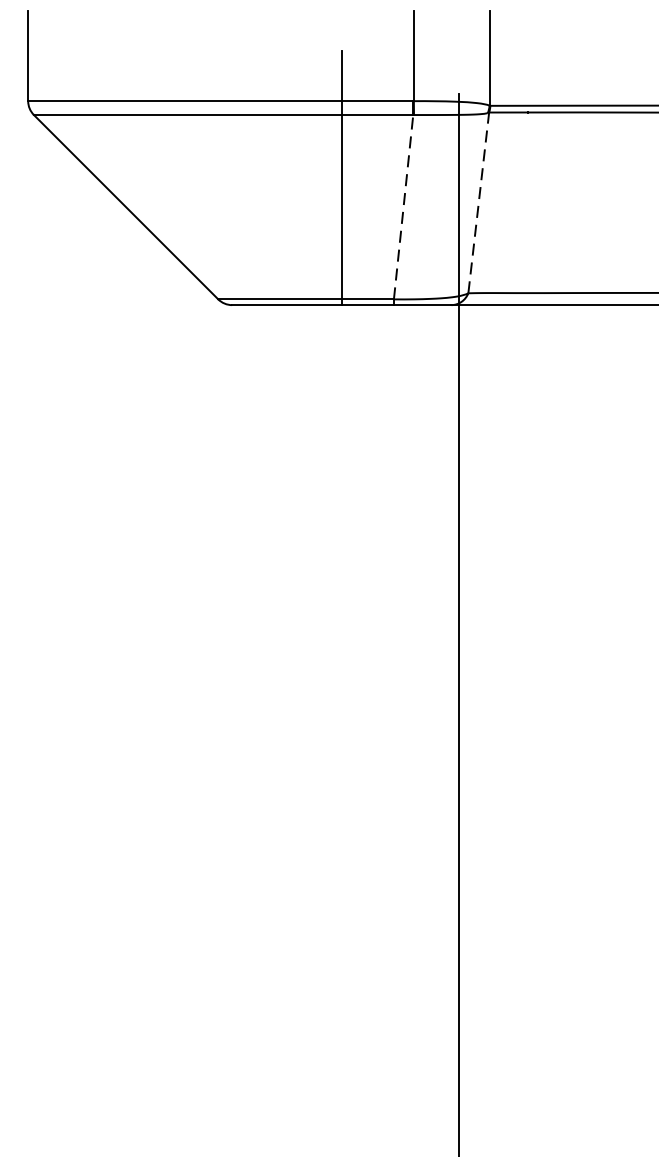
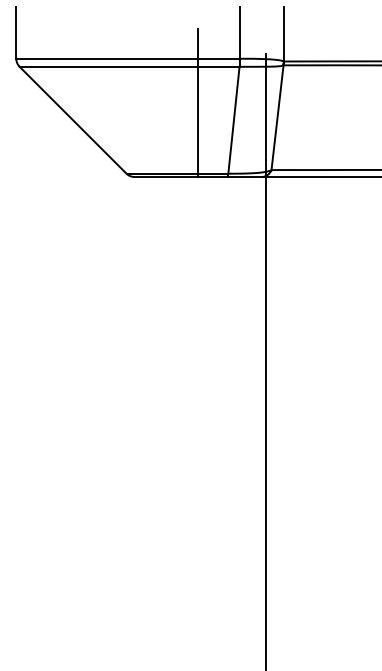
line: (478, 202) -> (277, 117), dashed -> solid
line: (402, 207) -> (233, 120), dashed -> solid

